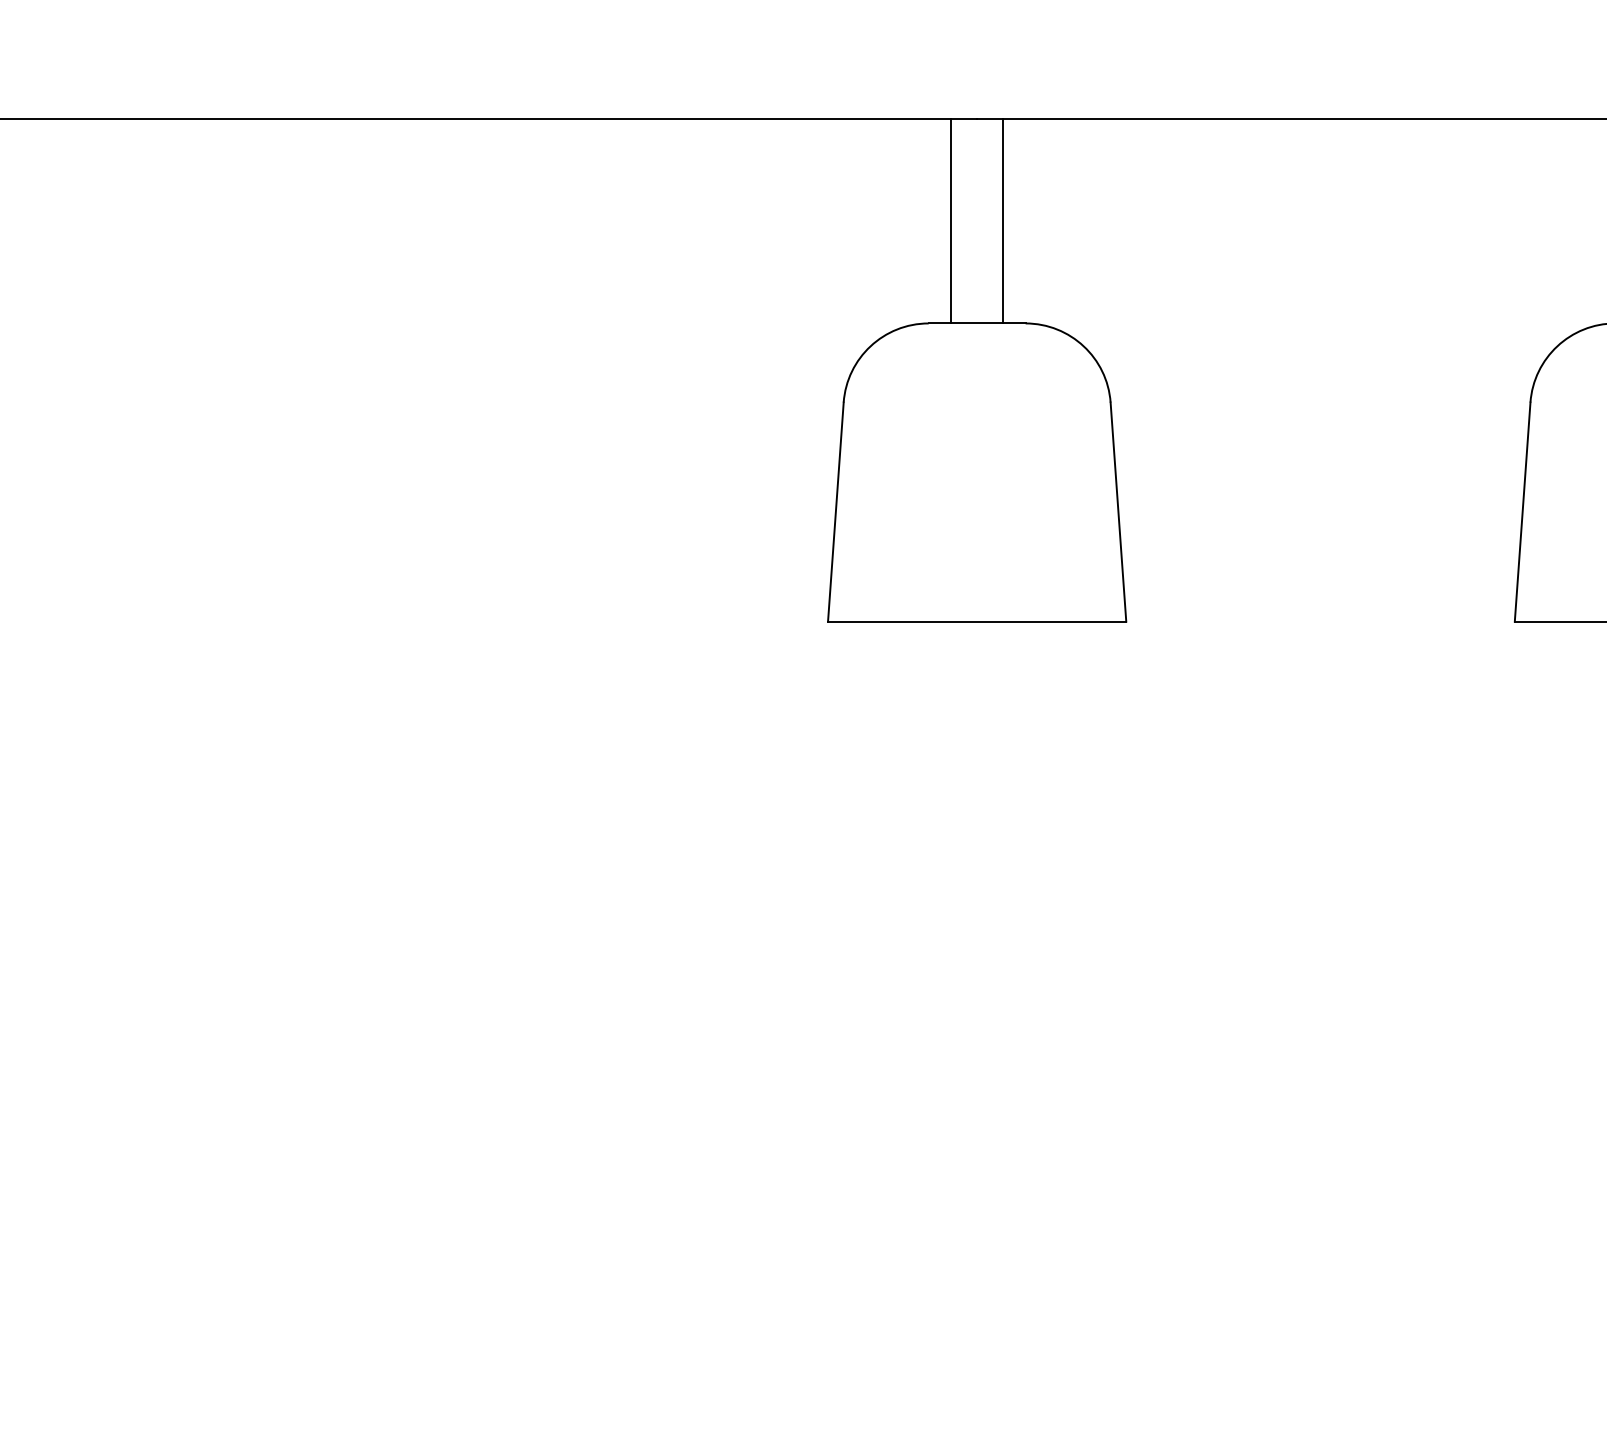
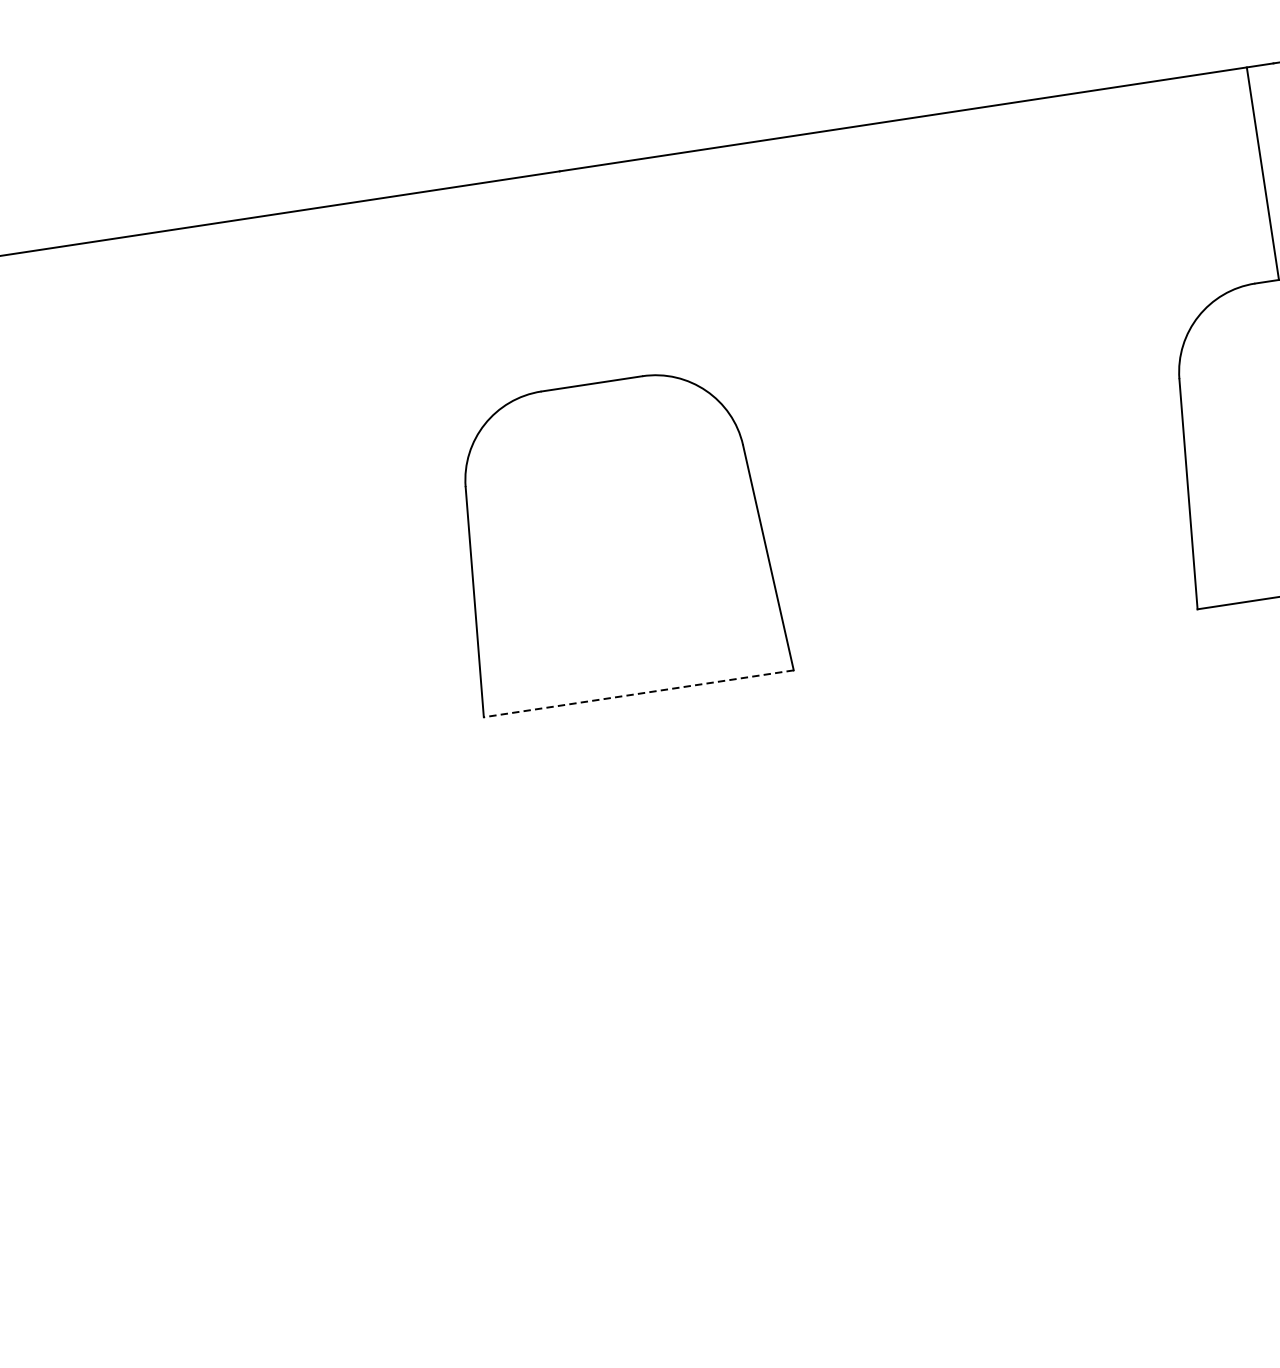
line: (951, 220) -> (549, 280), removed
line: (1002, 220) -> (602, 272), removed
line: (976, 621) -> (638, 693), solid -> dashed

